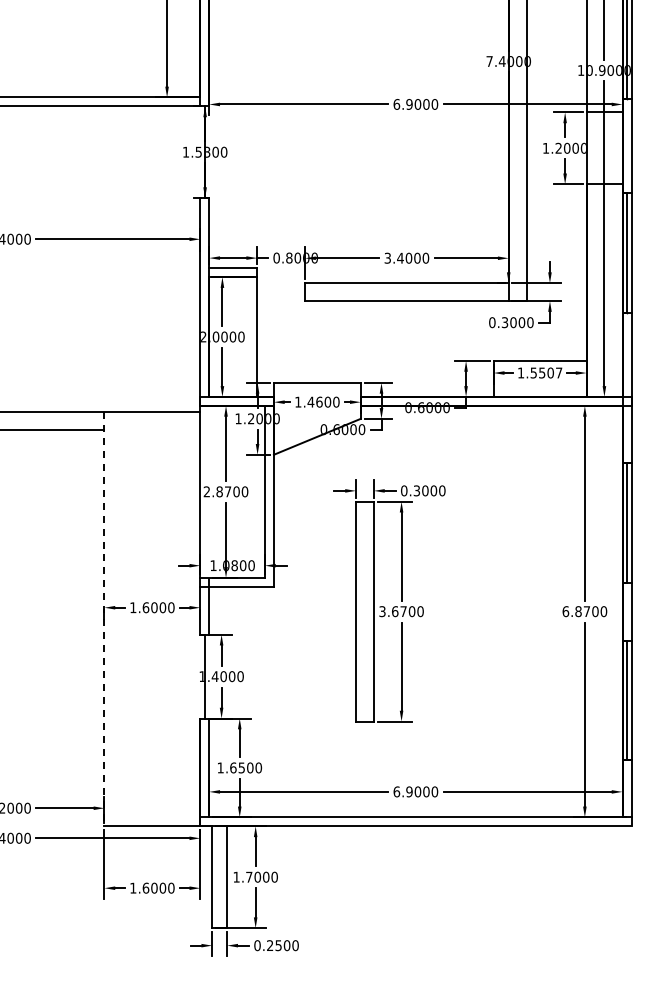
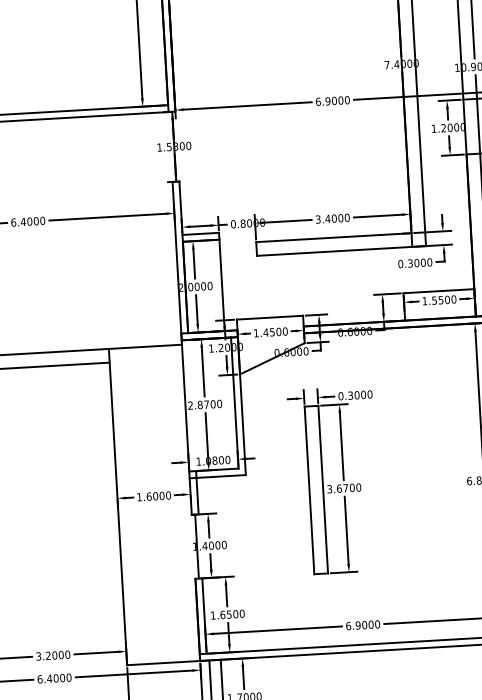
text: (558, 372) -> (453, 299), 1.5507 -> 1.5500
text: (319, 401) -> (272, 331), 1.4600 -> 1.4500
line: (104, 619) -> (118, 507), dashed -> solid

